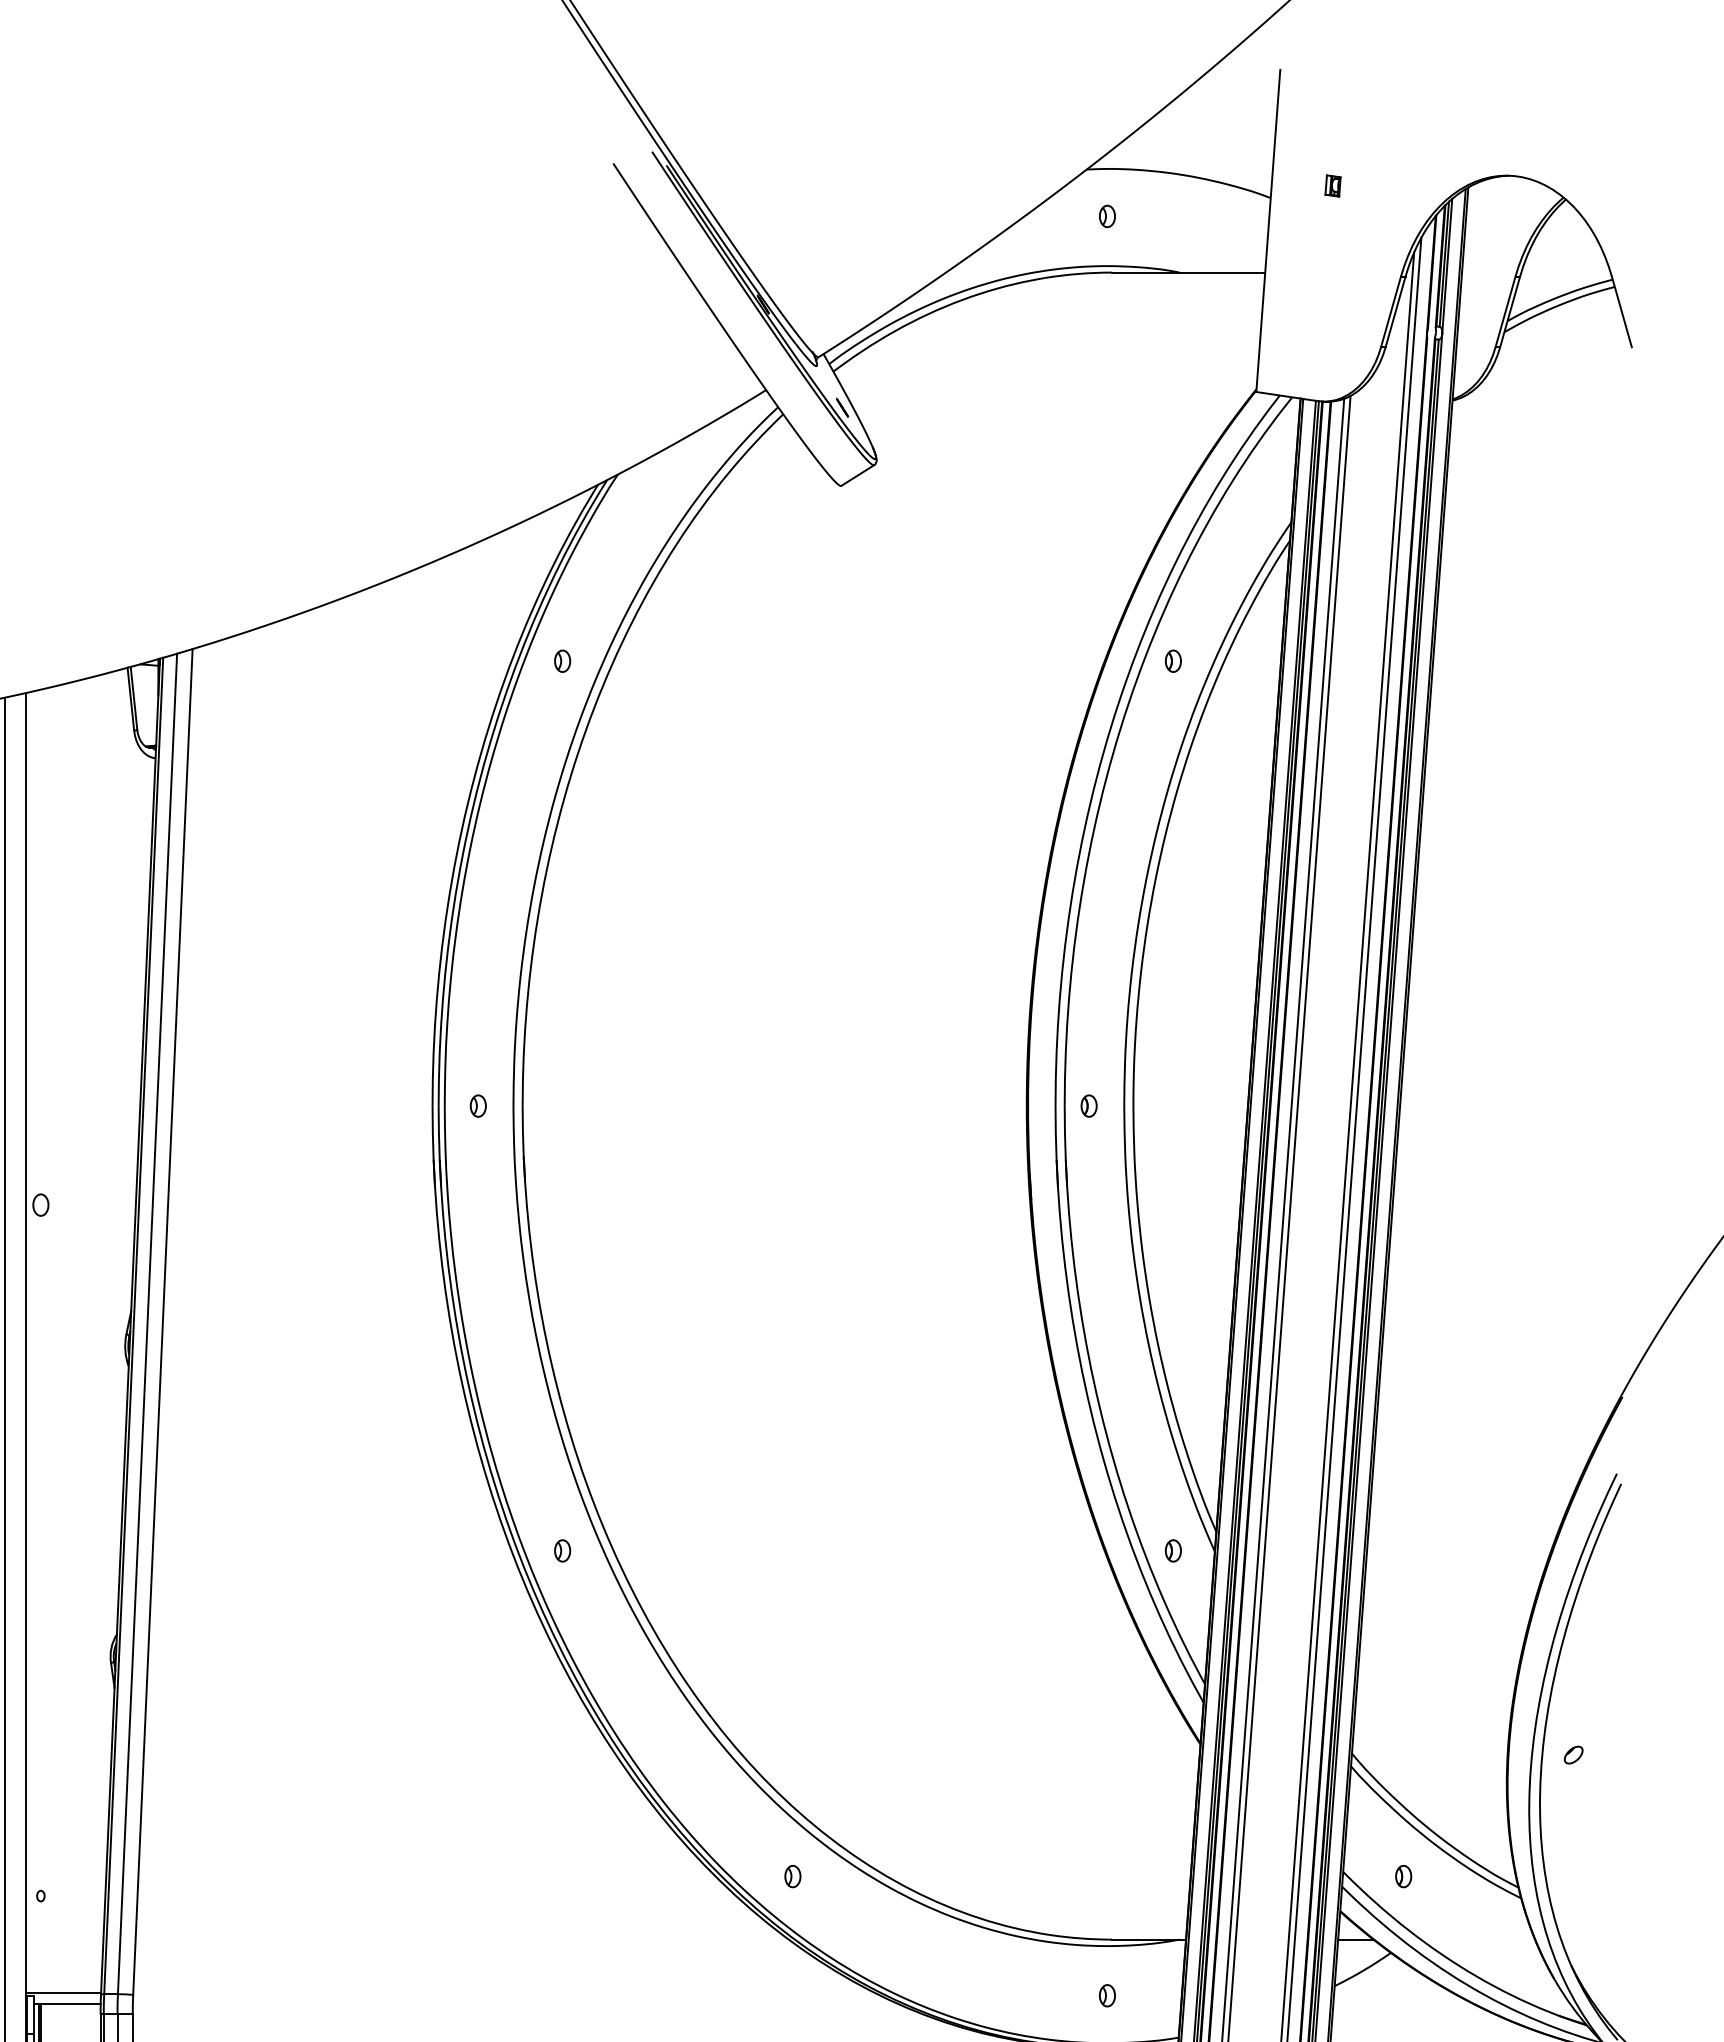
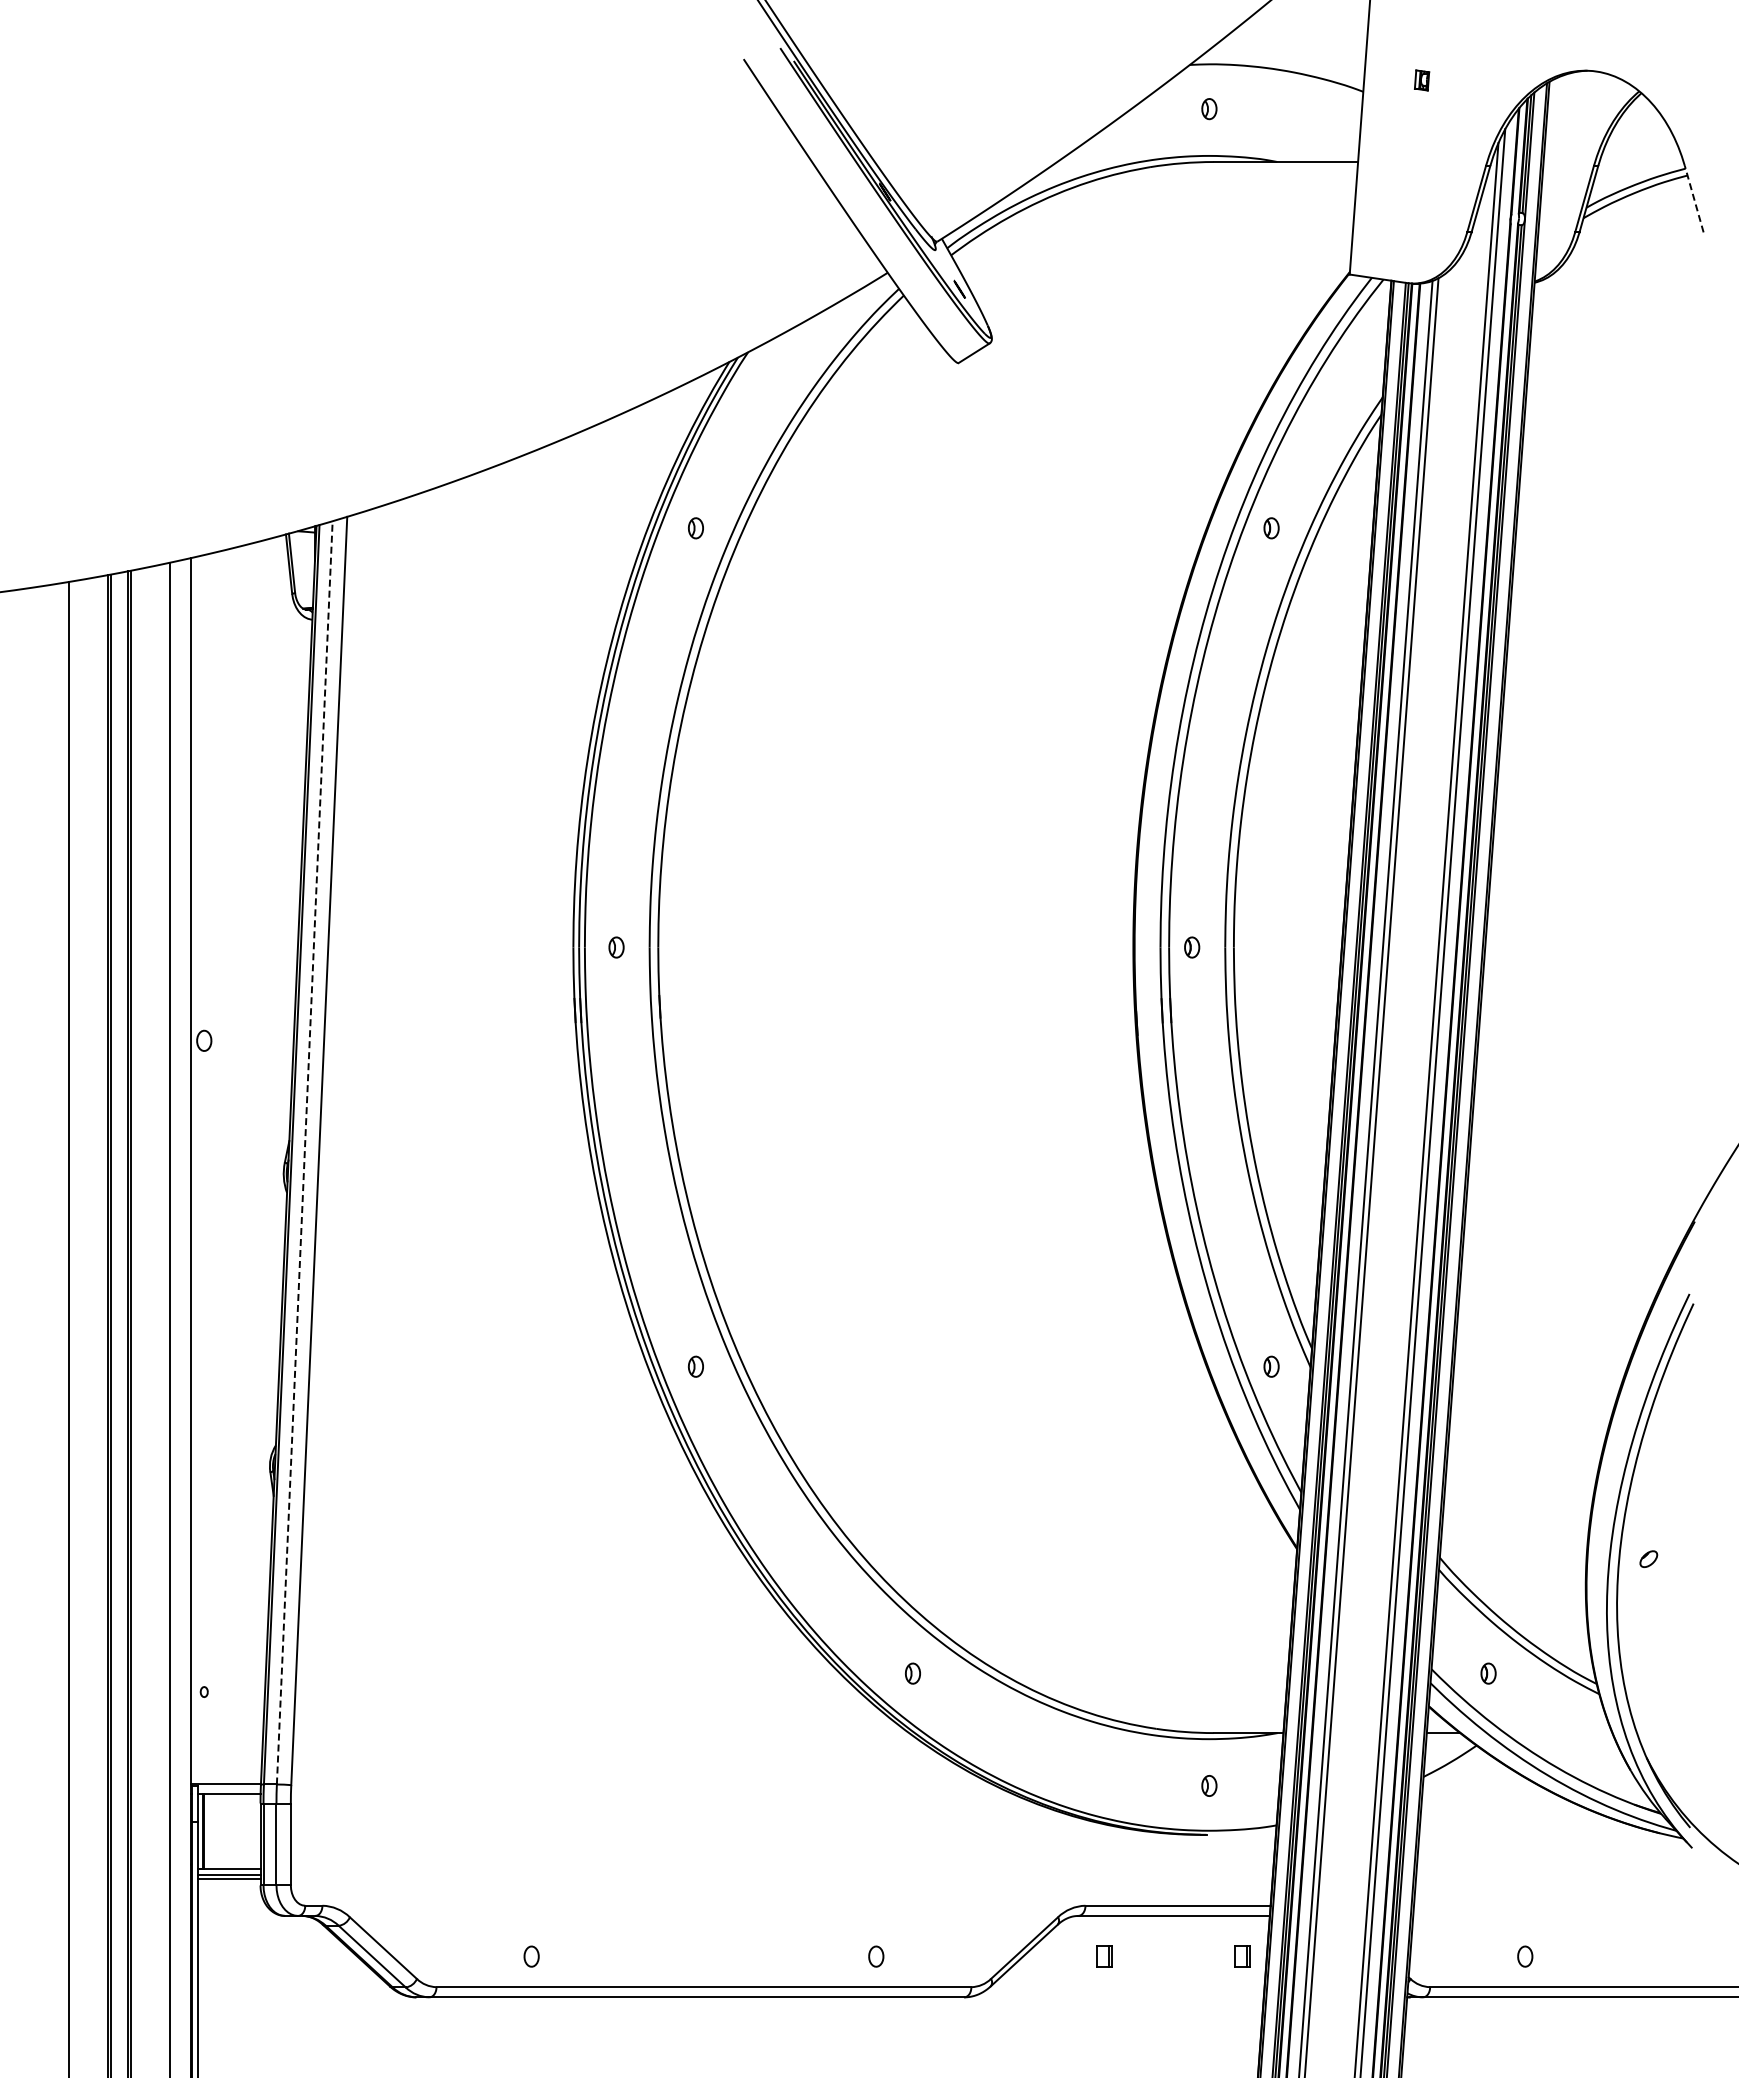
line: (1622, 312) -> (1694, 199), solid -> dashed
line: (147, 1323) -> (304, 1152), solid -> dashed

